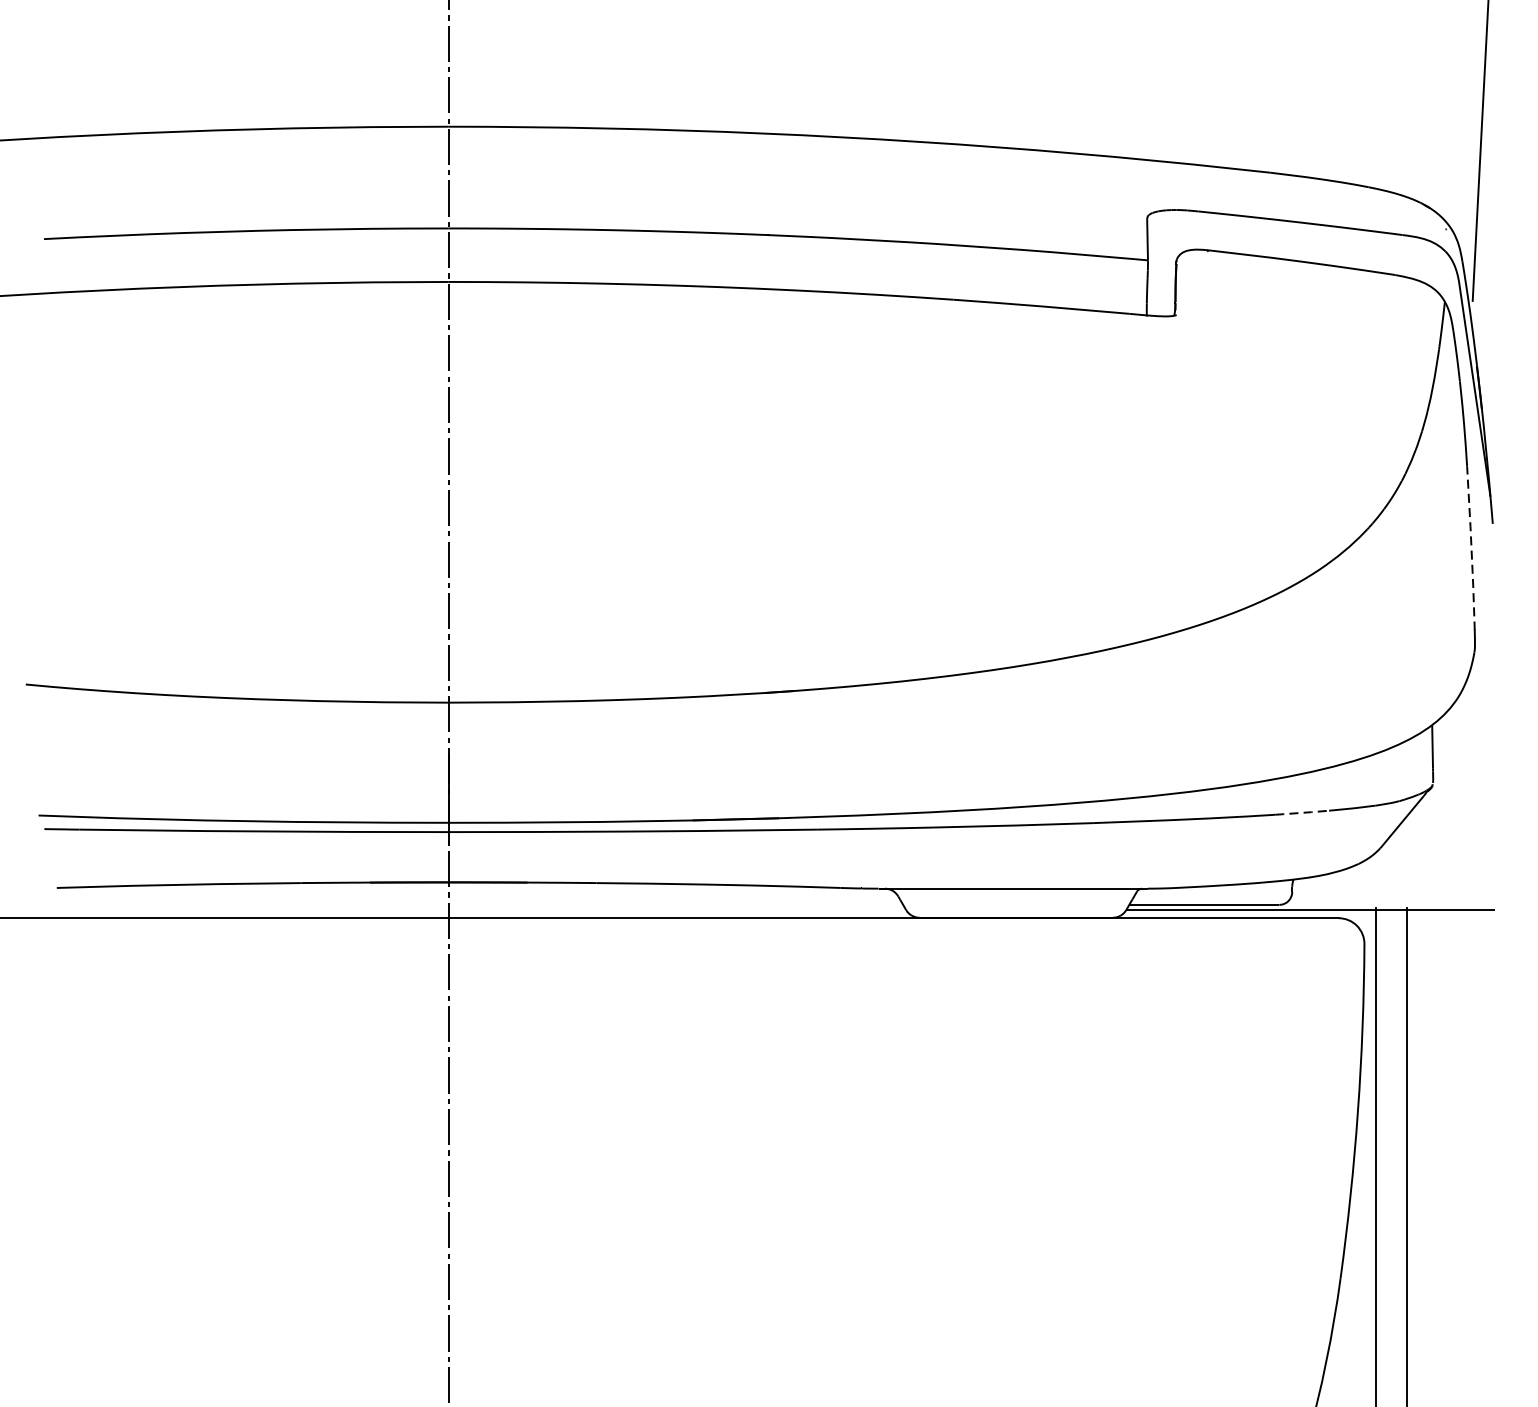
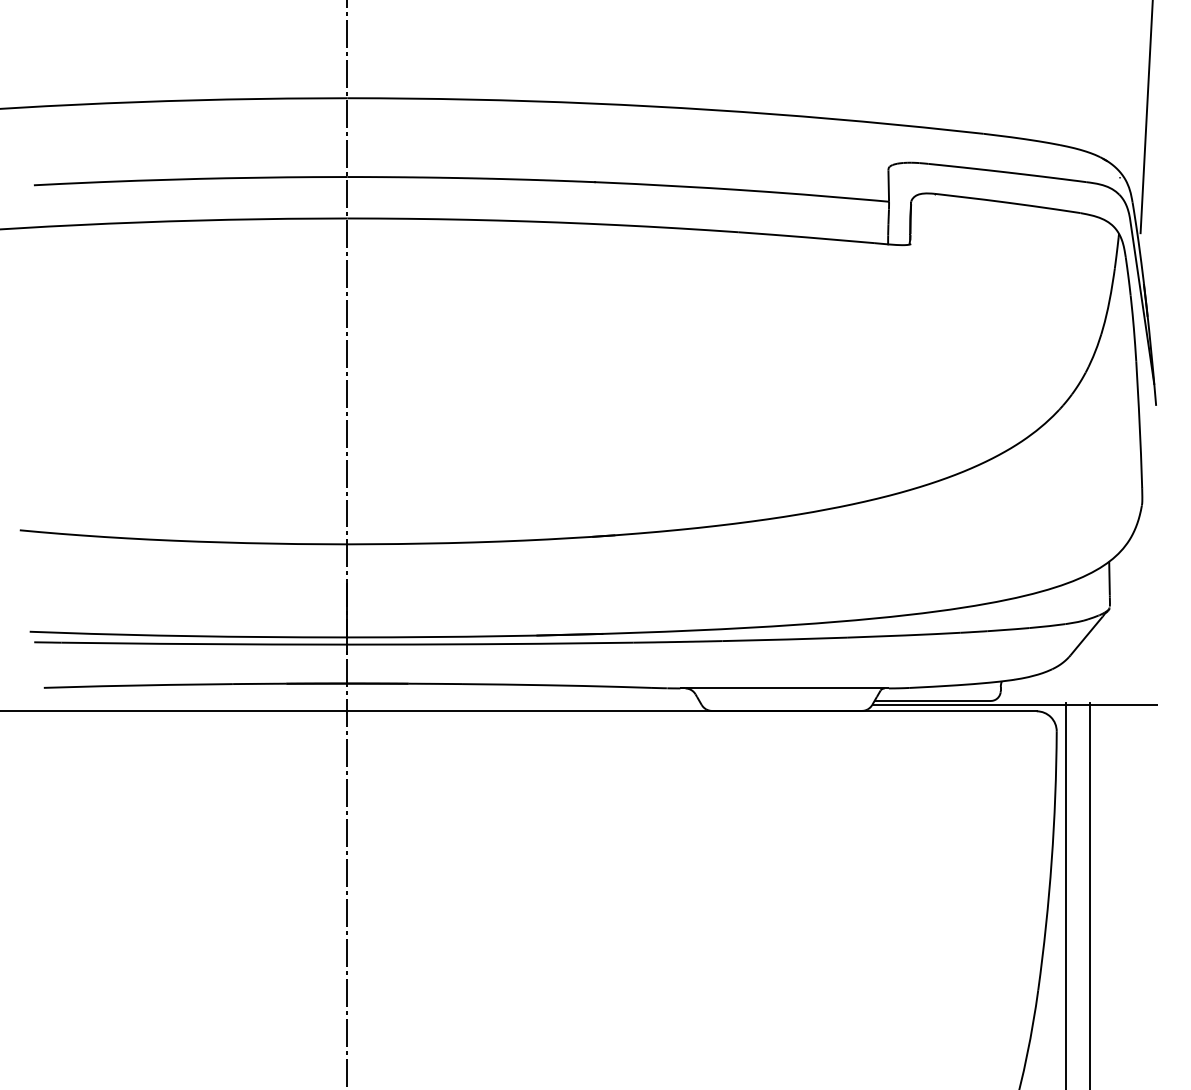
line: (1471, 549) -> (1139, 425), dashed -> solid
line: (1302, 812) -> (1008, 629), dashed -> solid

